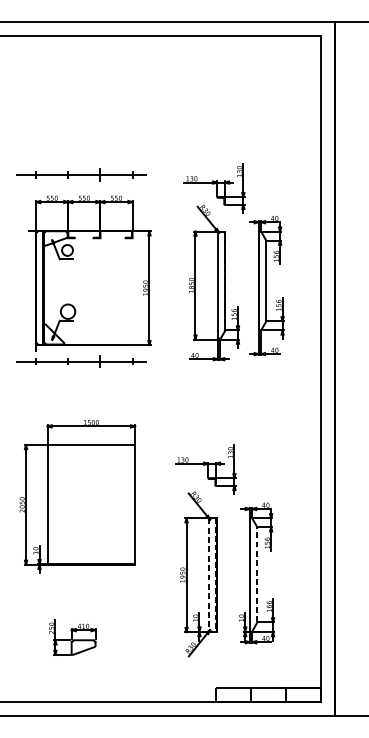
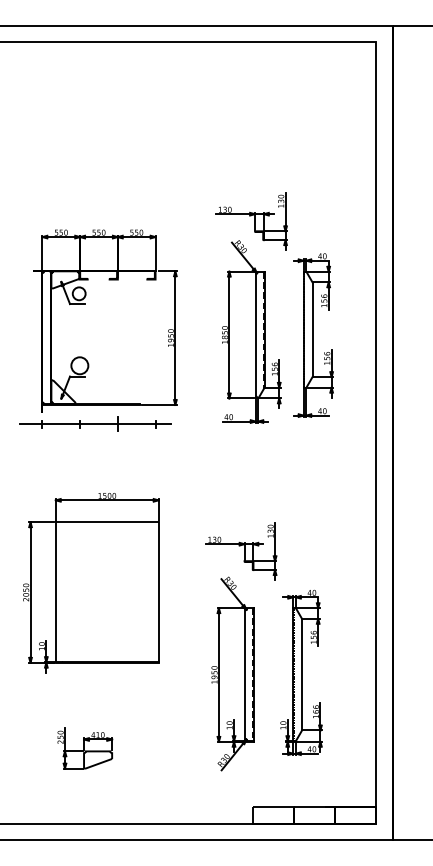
part: (81, 174) -> (95, 204), removed
line: (257, 574) -> (302, 674), dashed -> solid
line: (209, 575) -> (245, 675), dashed -> solid

